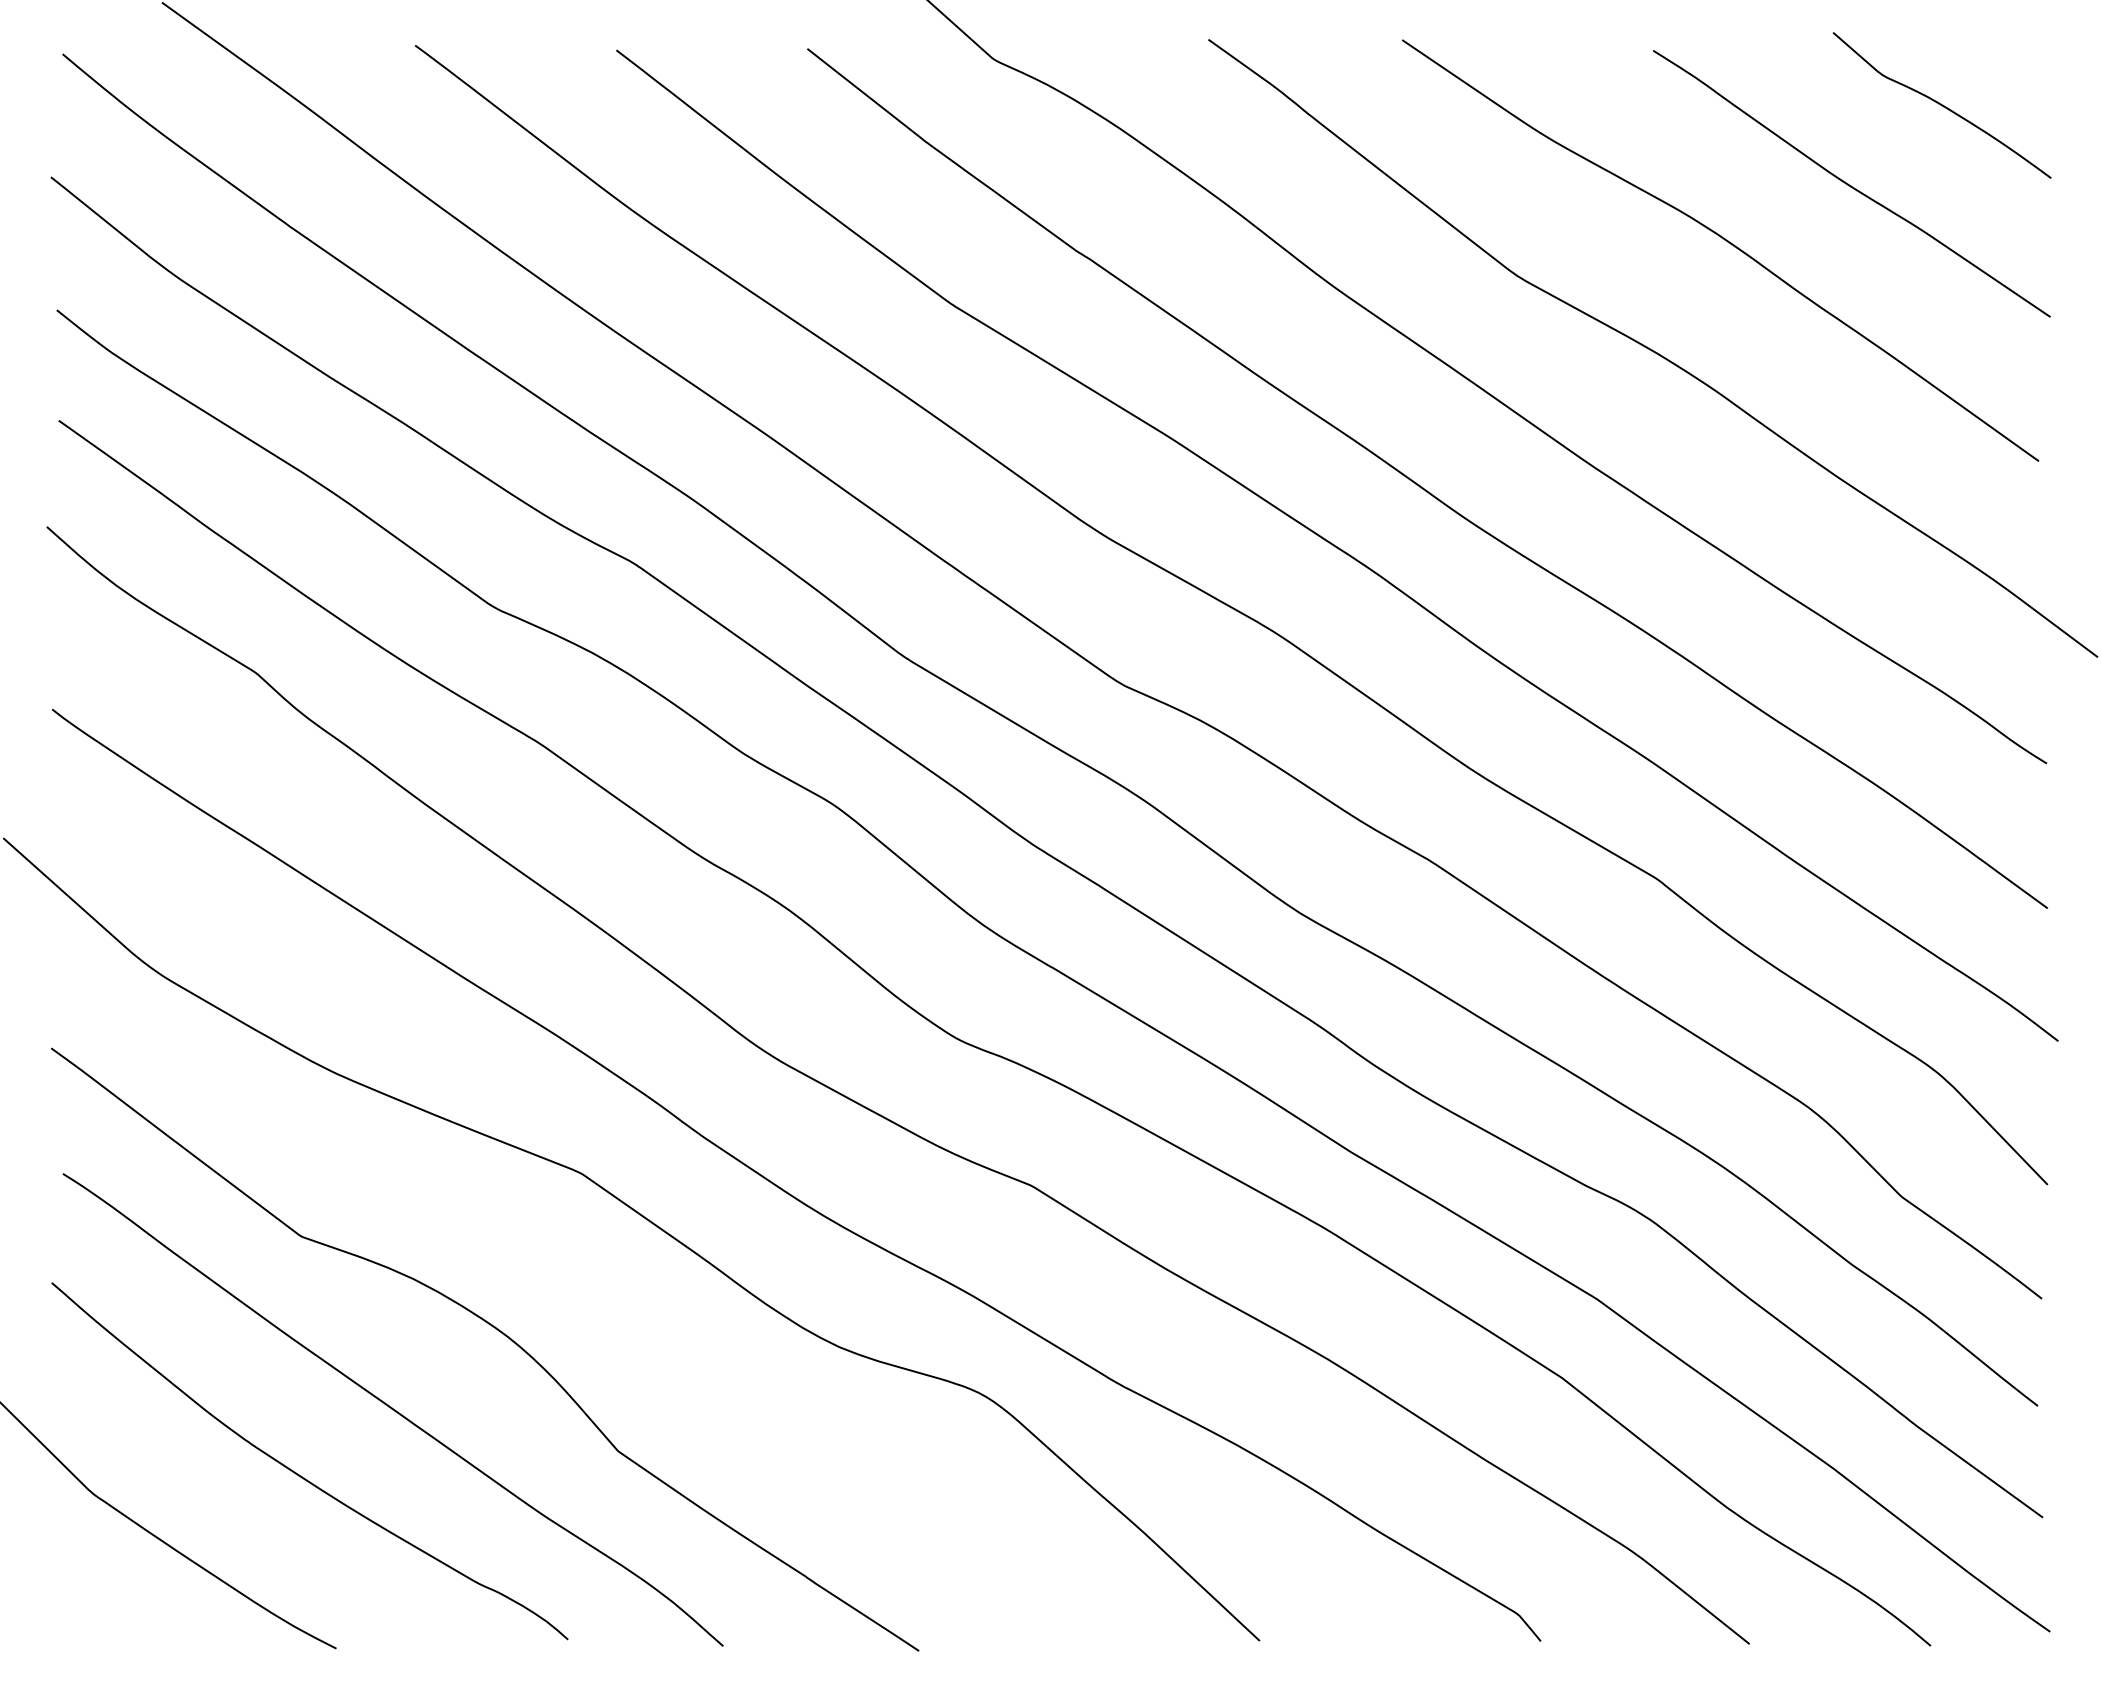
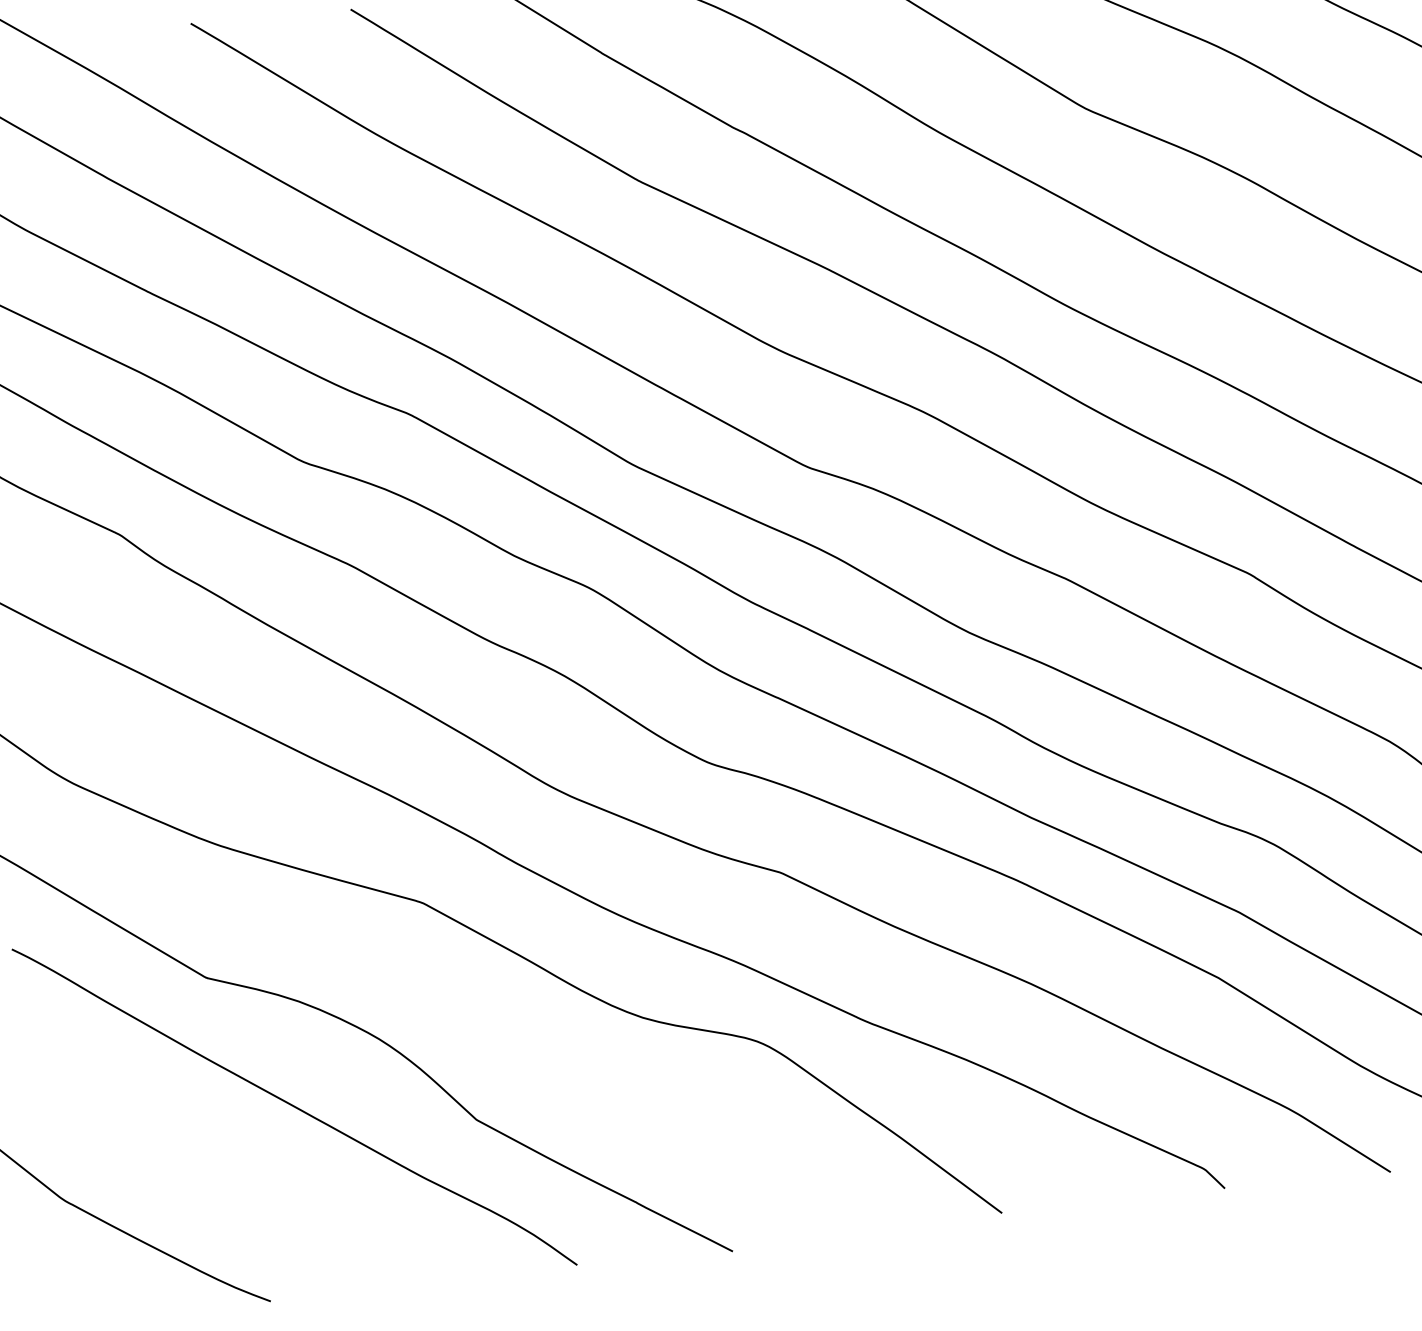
curve: (299, 1474) -> (226, 1166), removed

